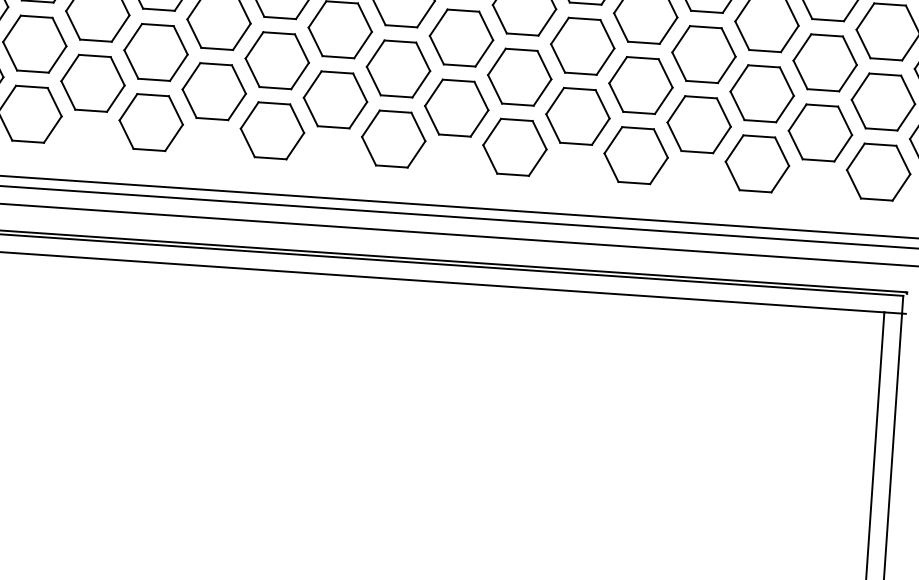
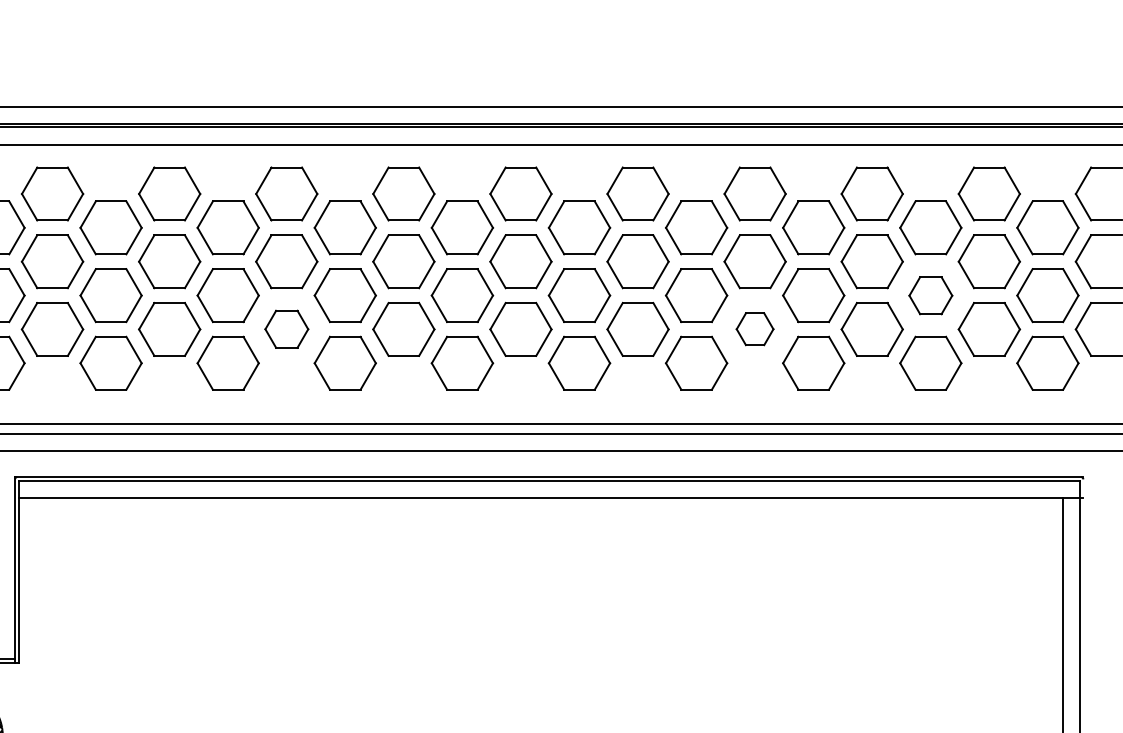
part: (92, 82) -> (286, 328), size x0.7
part: (761, 93) -> (930, 295), size x0.7
part: (577, 115) -> (754, 328), size x0.6

